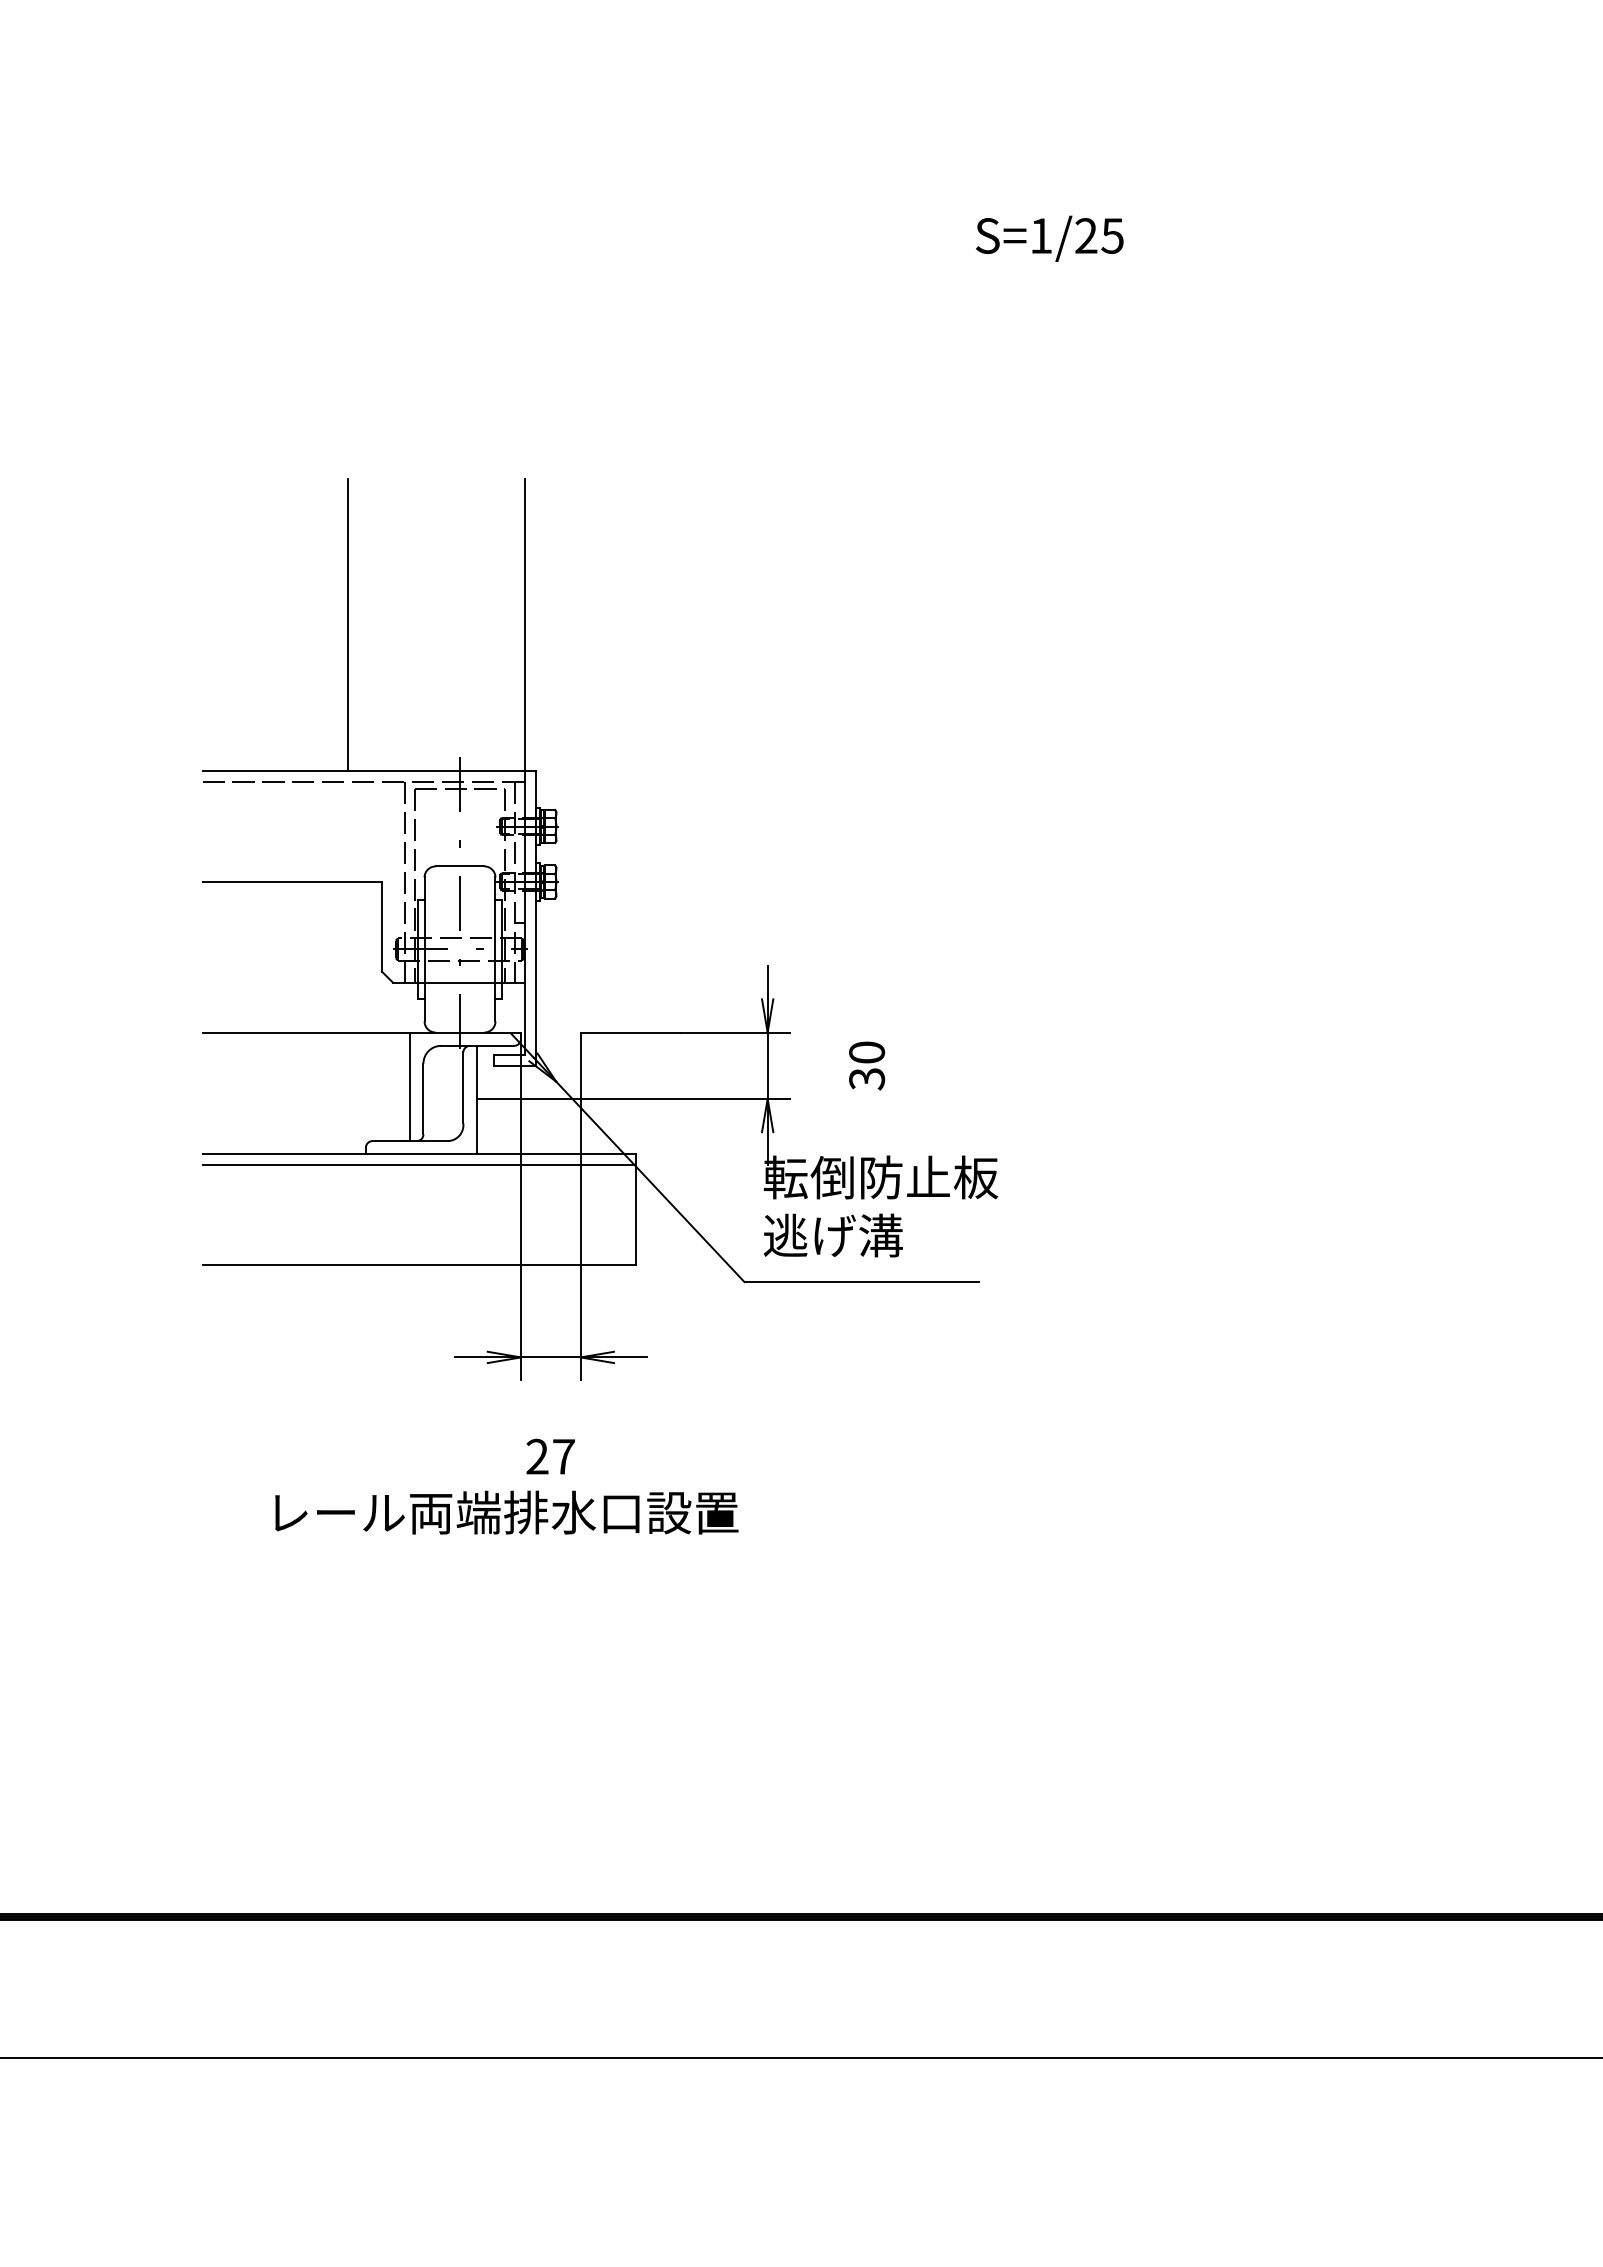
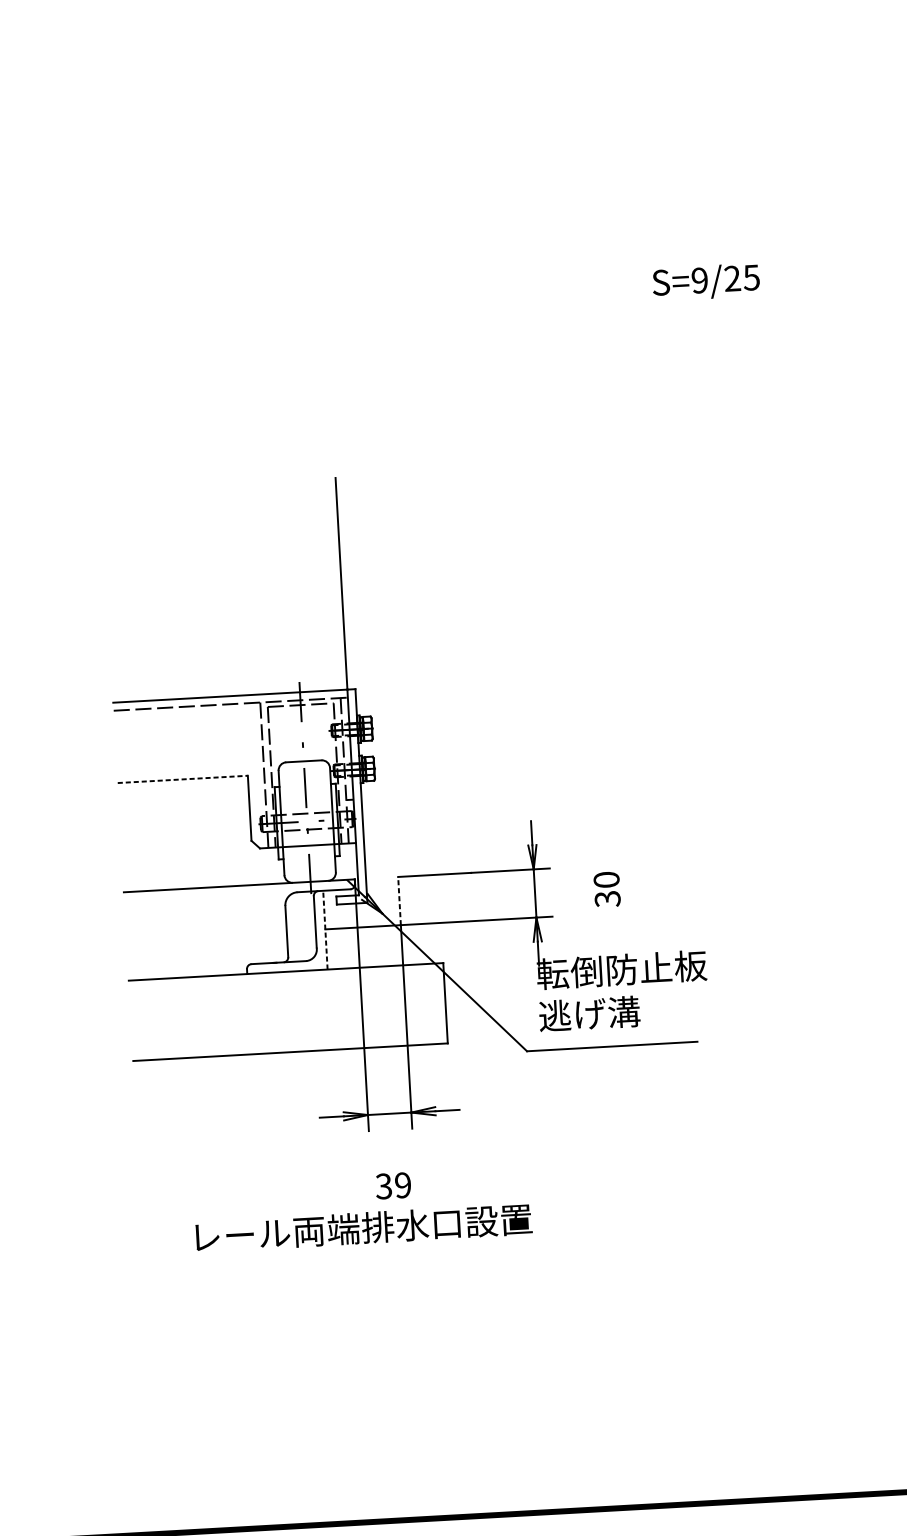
text: (1041, 235) -> (700, 280), S=1/25 -> S=9/25
line: (348, 625) -> (213, 591), removed
line: (292, 881) -> (182, 779), solid -> dashed
line: (580, 1065) -> (399, 900), solid -> dashed
line: (410, 1086) -> (276, 922), removed
line: (476, 1099) -> (325, 929), solid -> dashed
line: (419, 1165) -> (286, 979), removed
text: (550, 1456) -> (393, 1185), 27 -> 39

